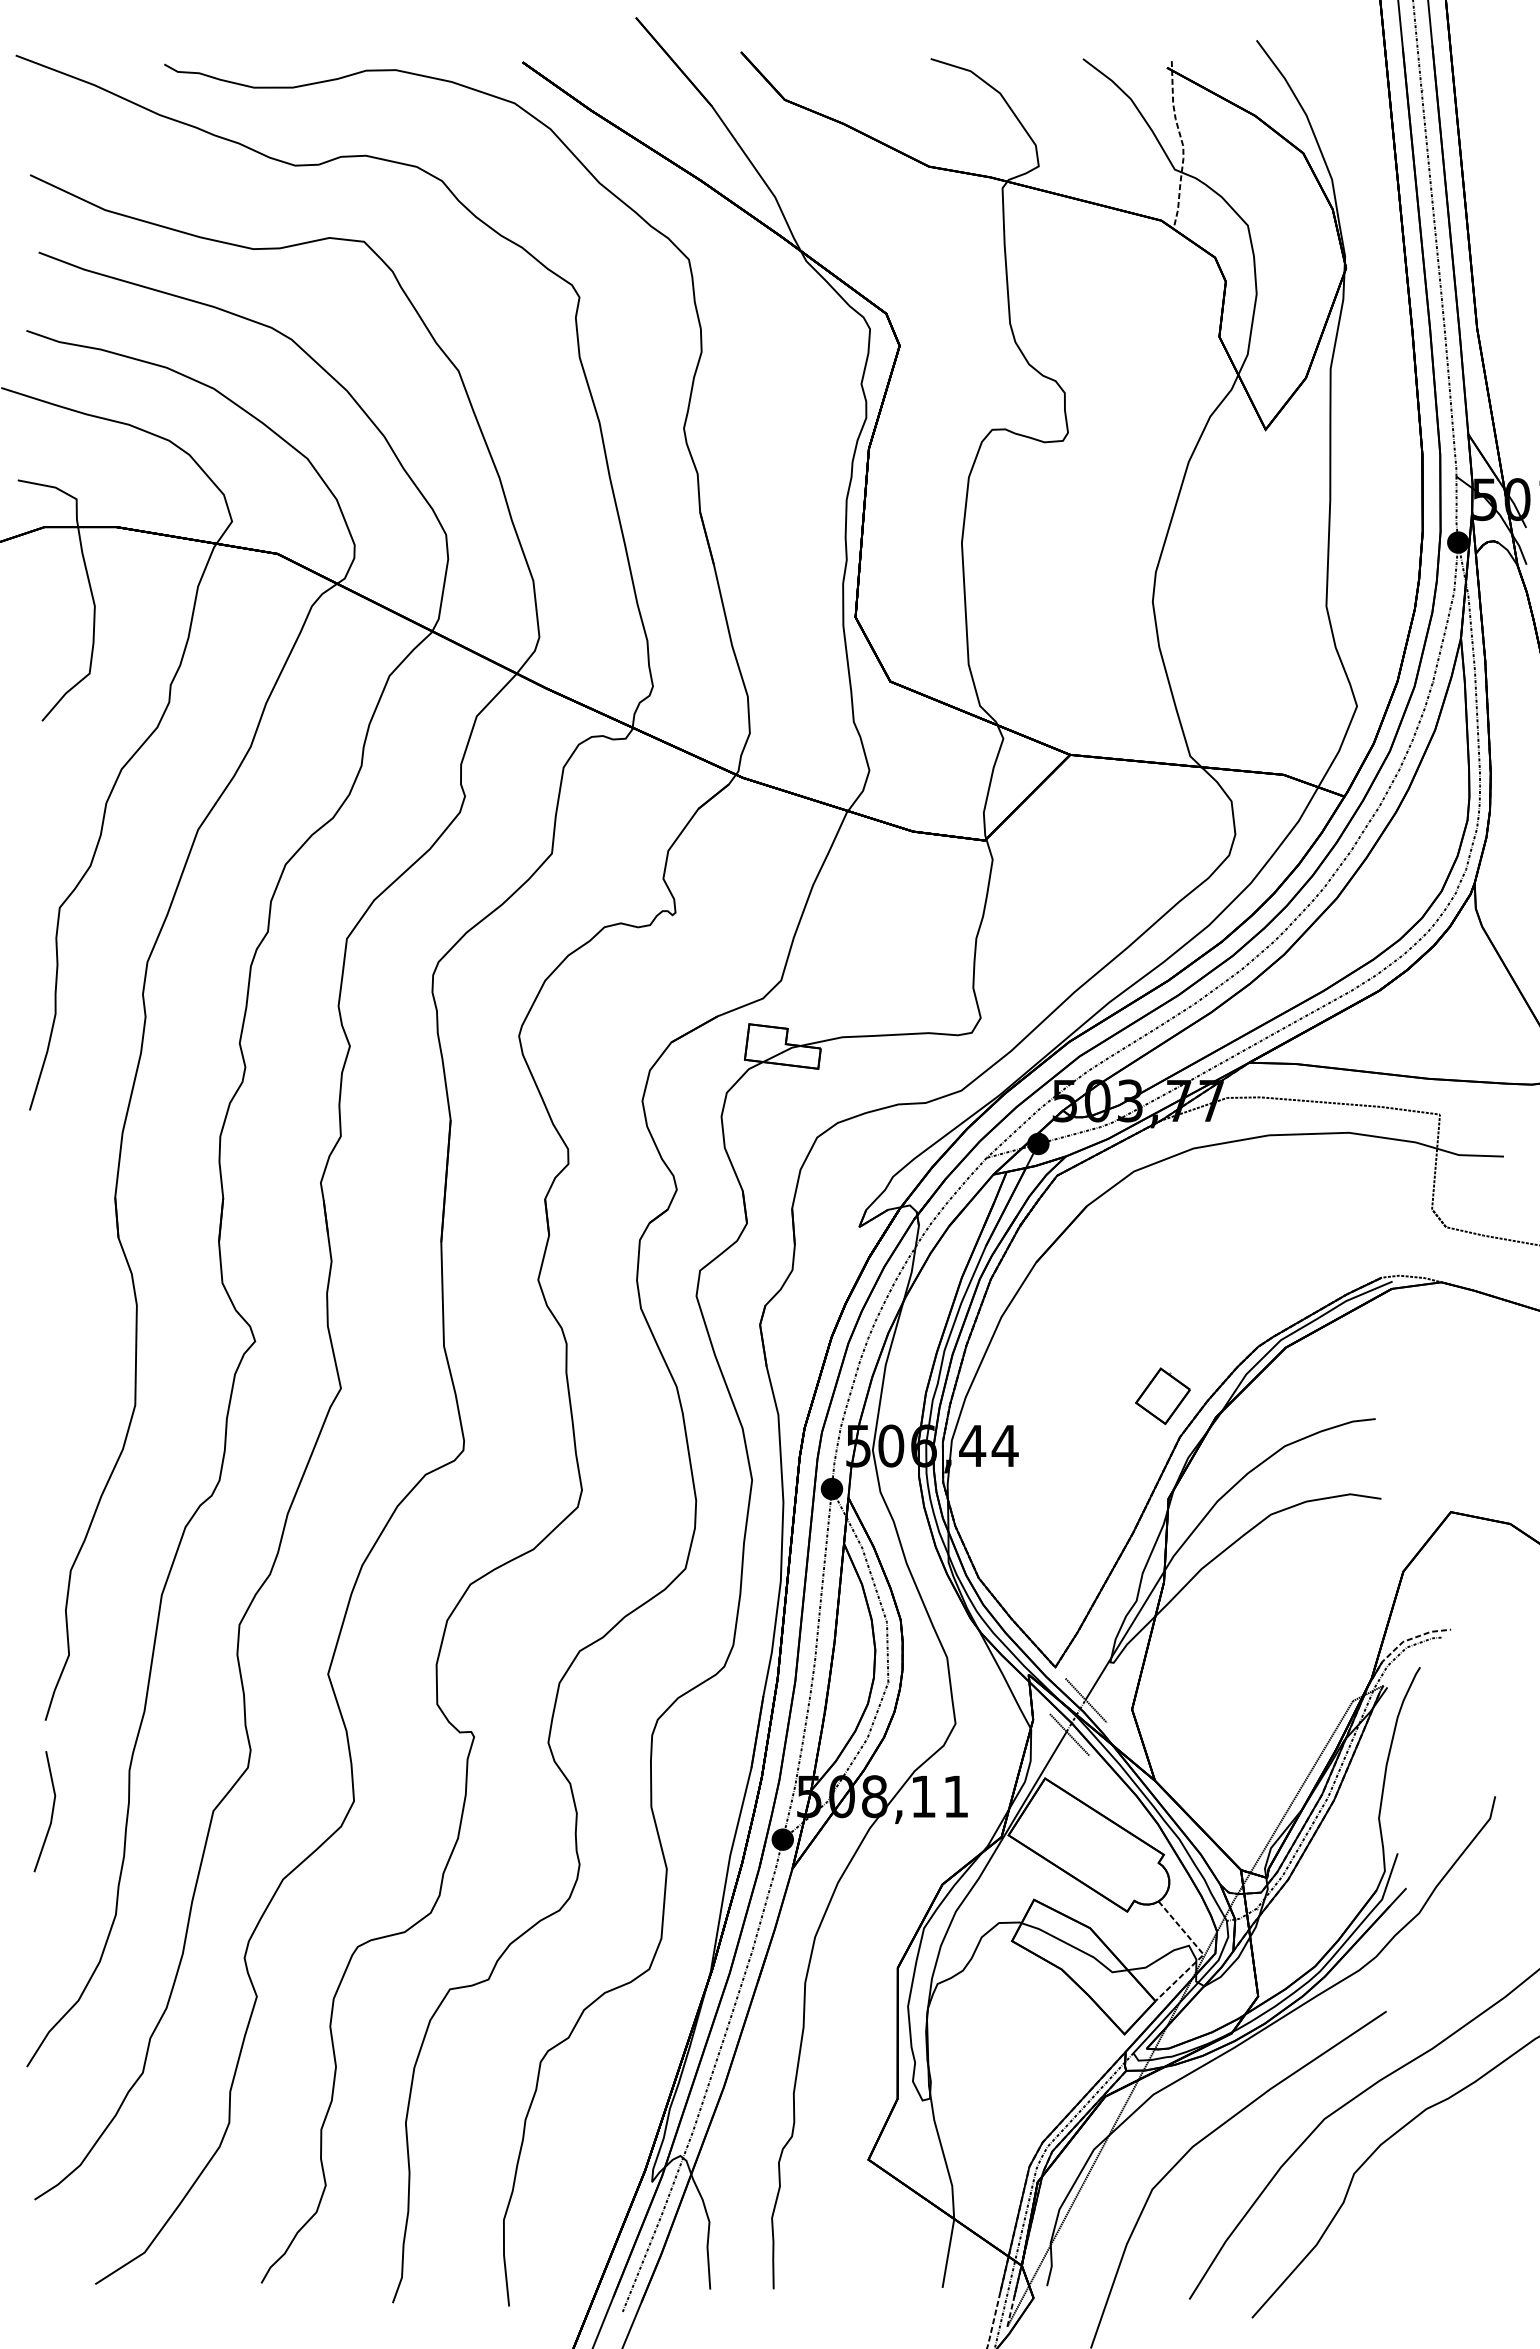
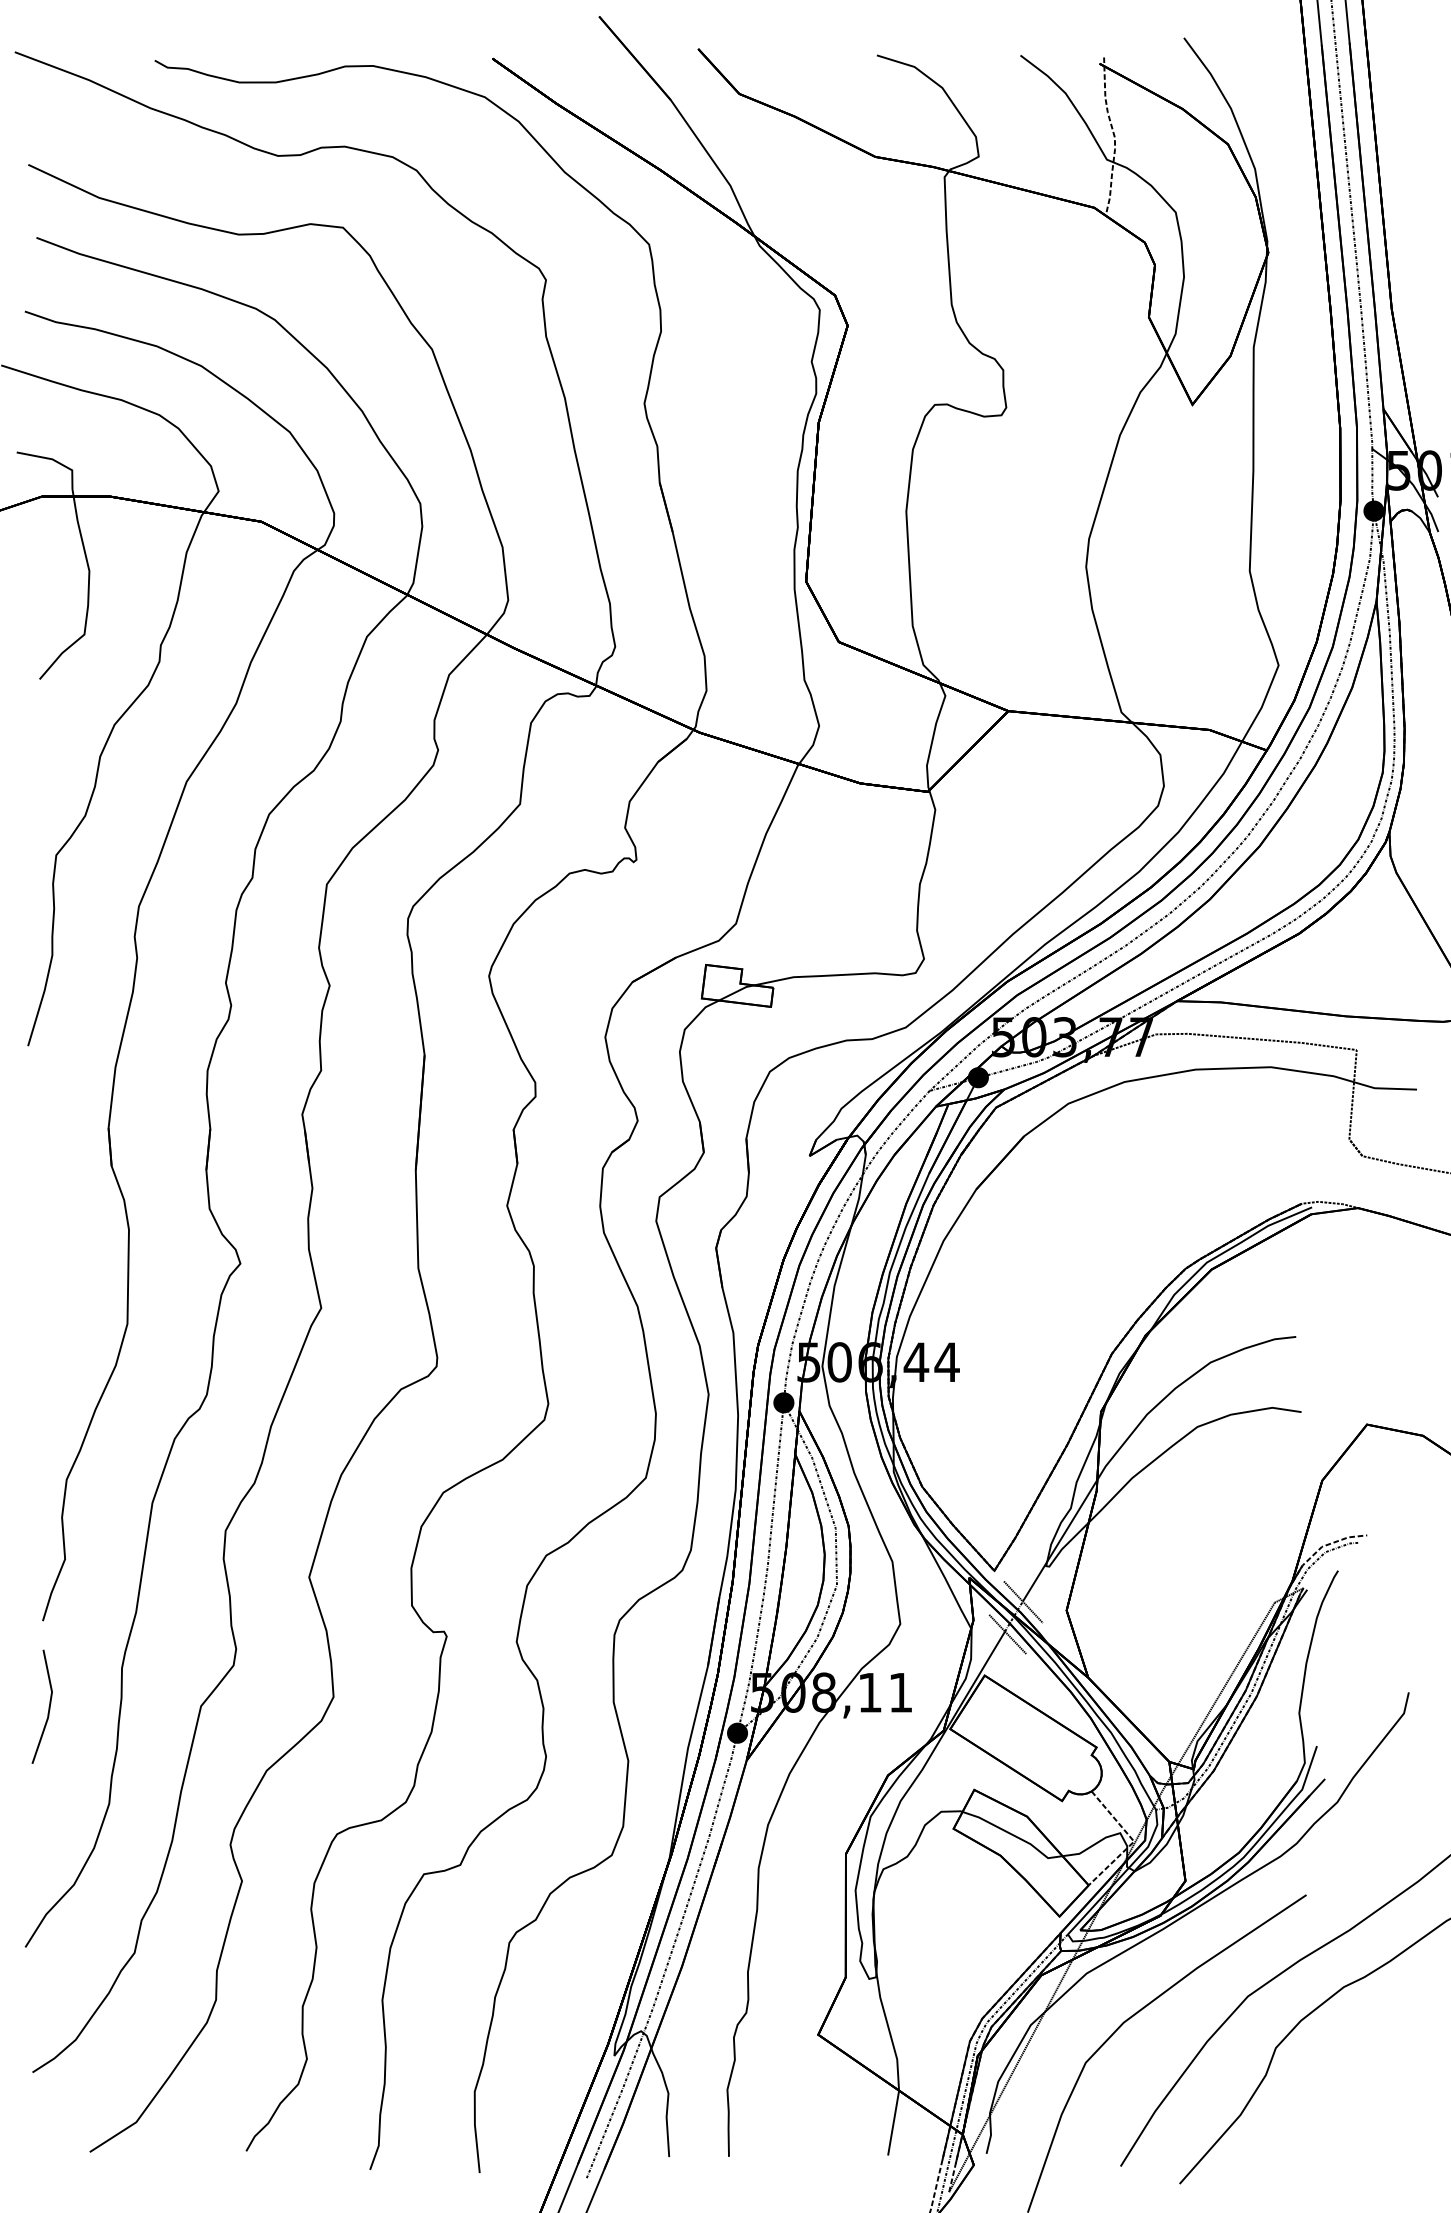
part: (1162, 1396) -> (1095, 1315), removed

